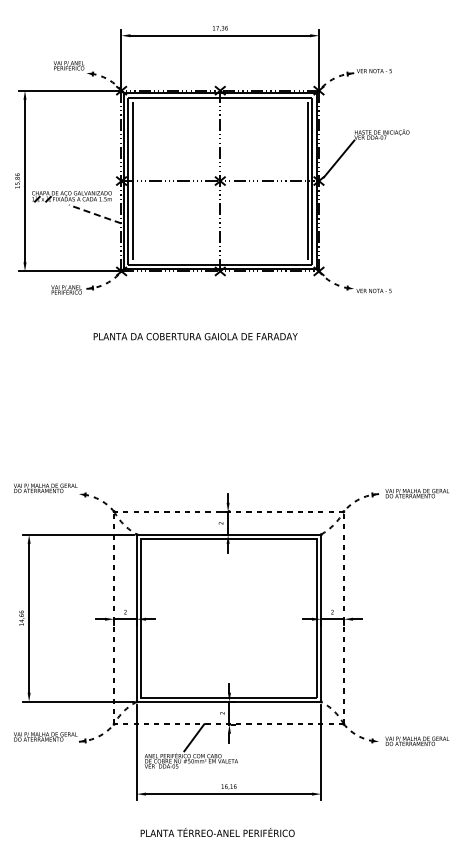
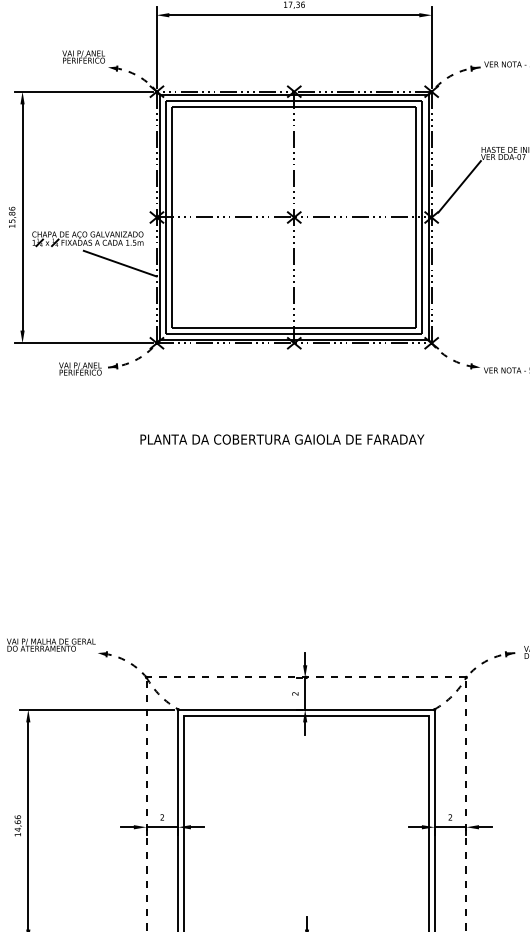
line: (220, 101) -> (294, 106), added
line: (95, 214) -> (120, 264), dashed -> solid
line: (220, 260) -> (294, 328), added
text: (195, 336) -> (282, 439), moved

